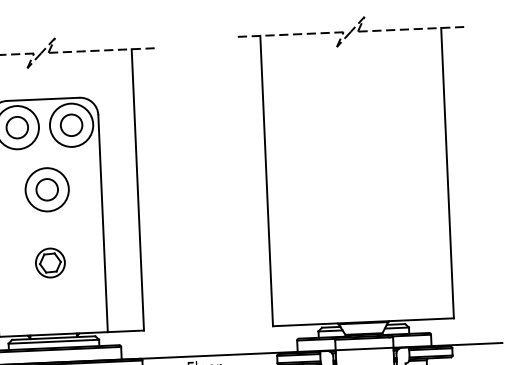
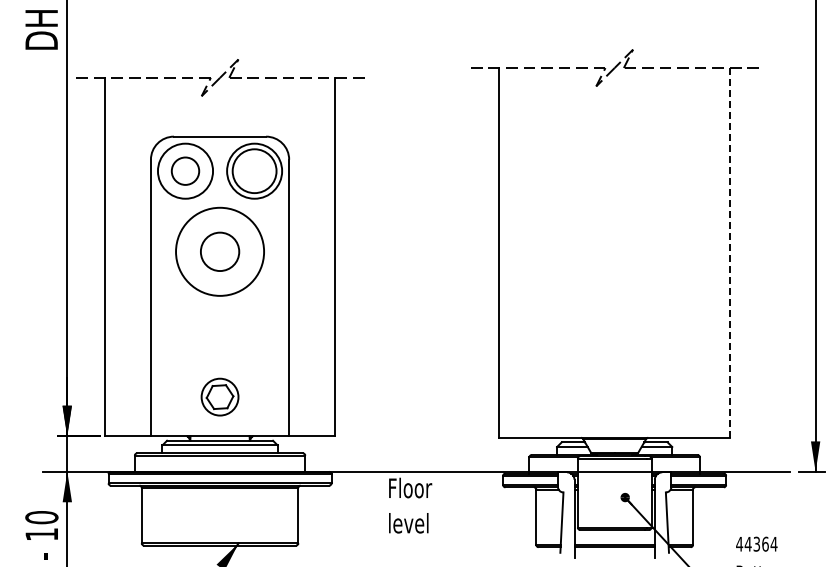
circle: (71, 124) -> (254, 170), size x1.6
line: (447, 172) -> (729, 252), solid -> dashed
circle: (46, 189) -> (219, 251), size x1.4
circle: (46, 189) -> (219, 251), size x1.6
part: (49, 262) -> (219, 396), moved

